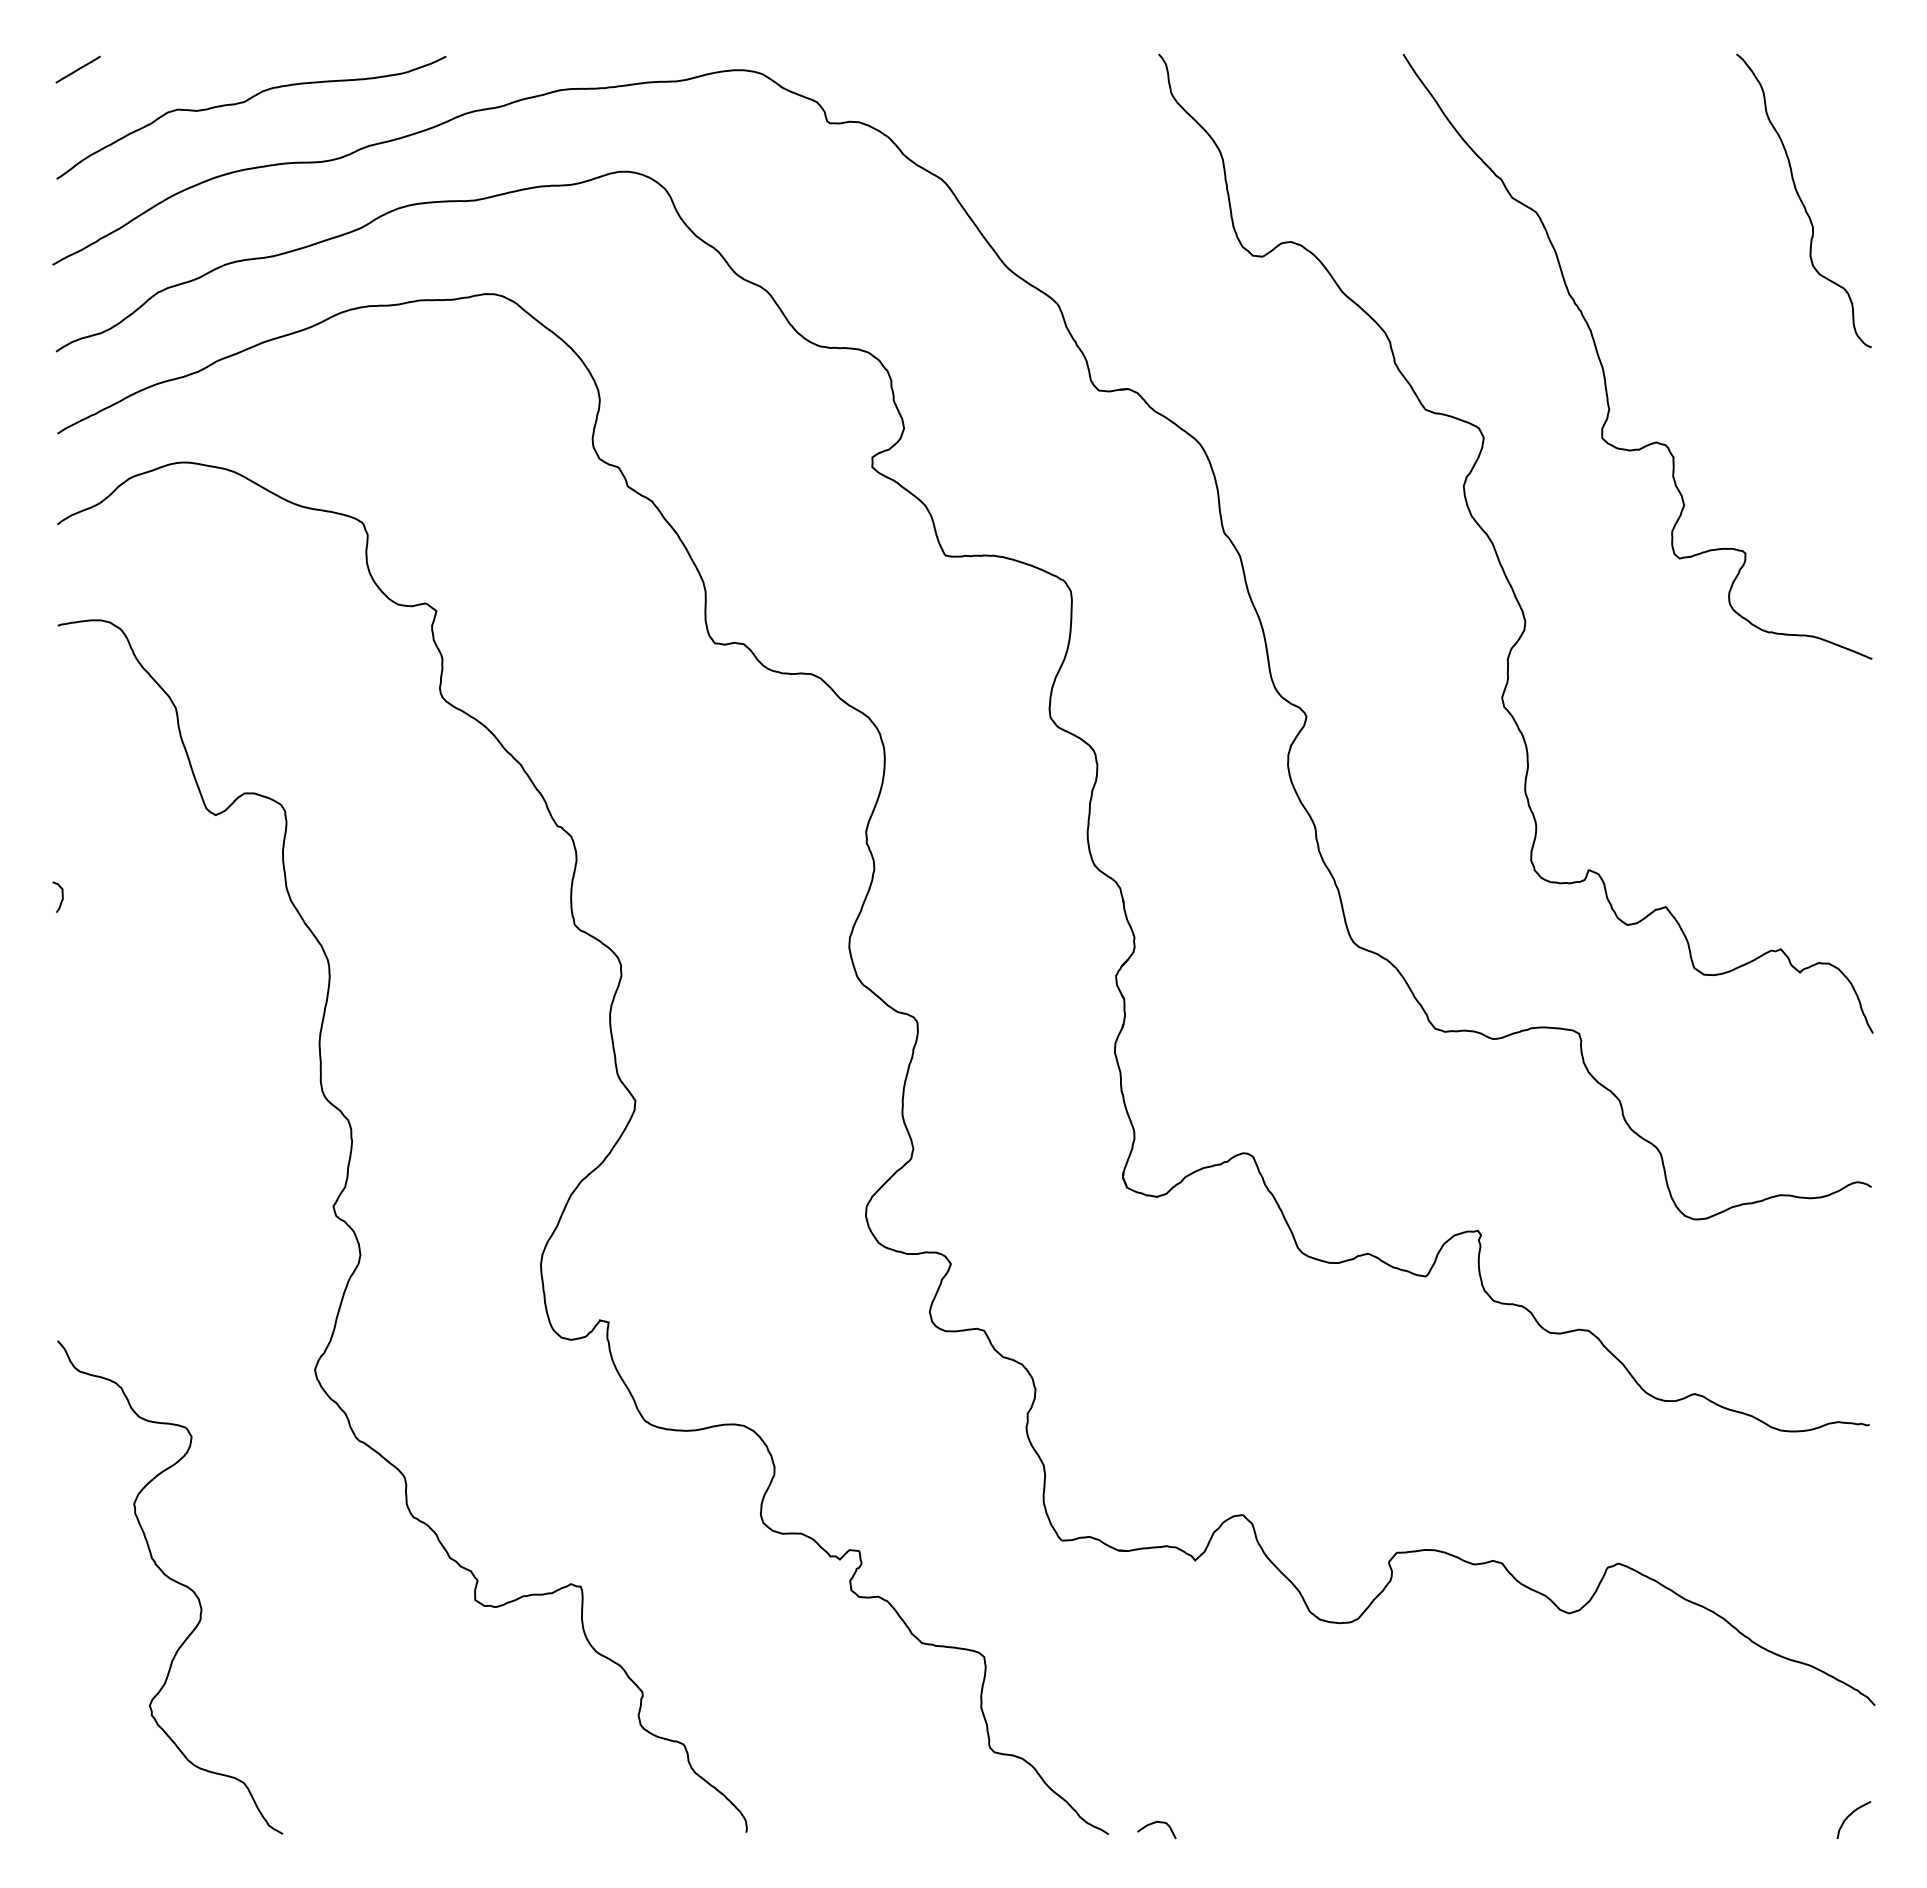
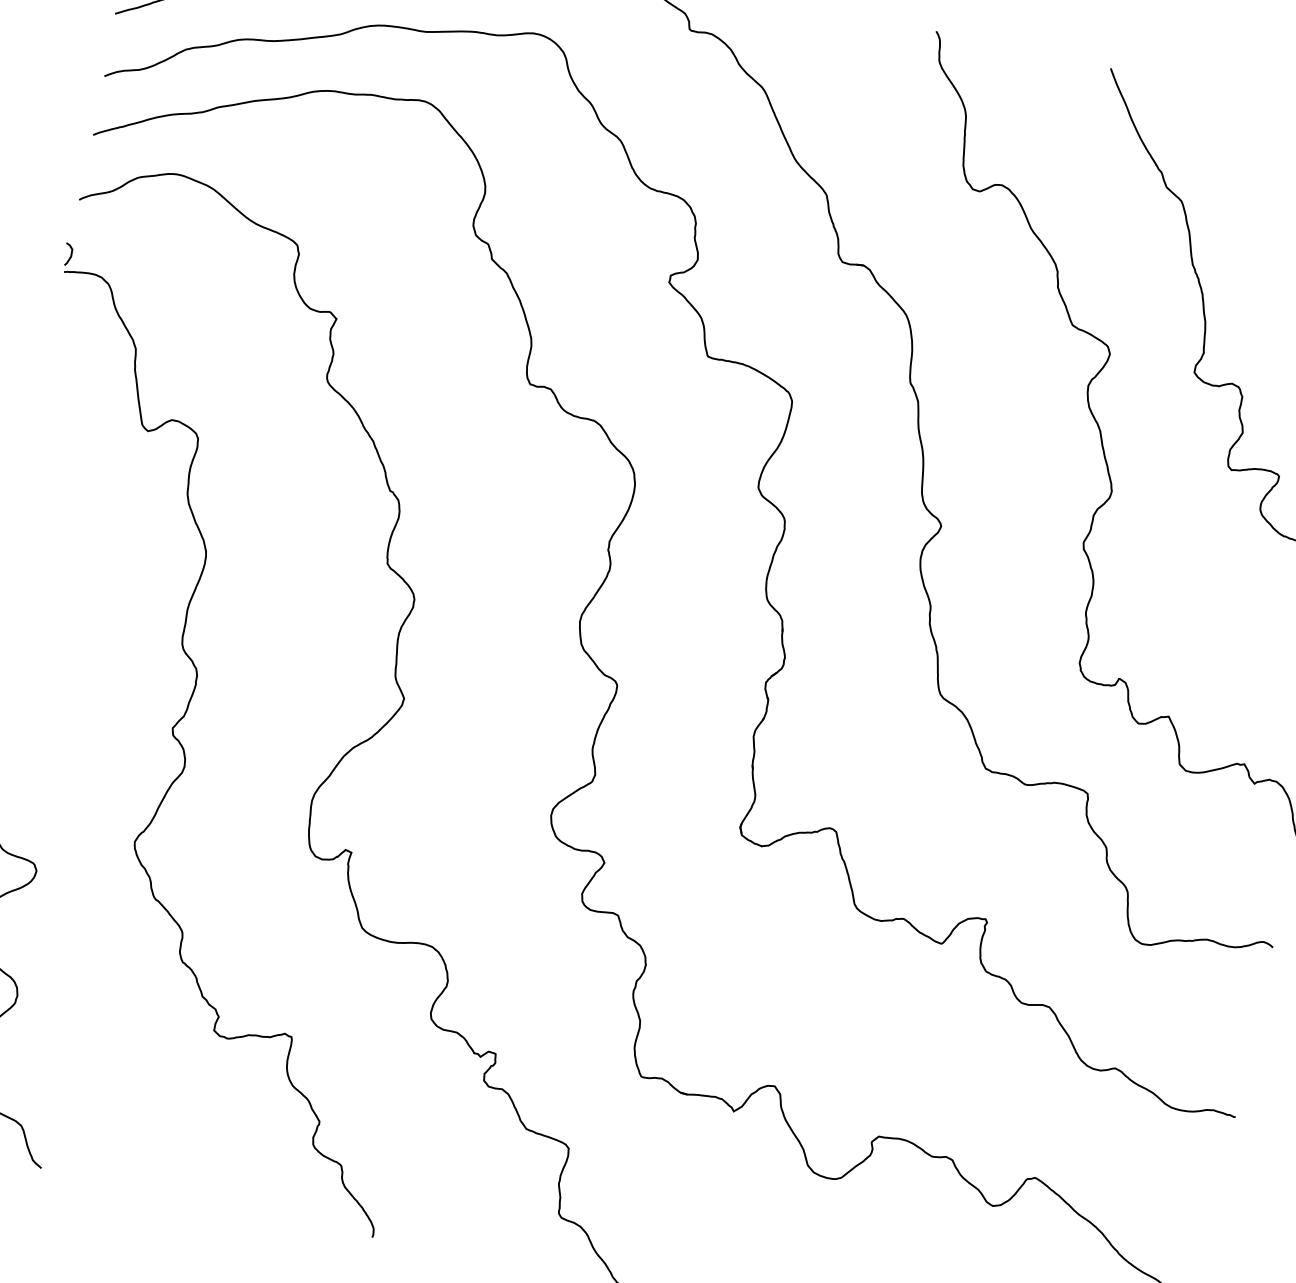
curve: (61, 896) -> (70, 254), moved

